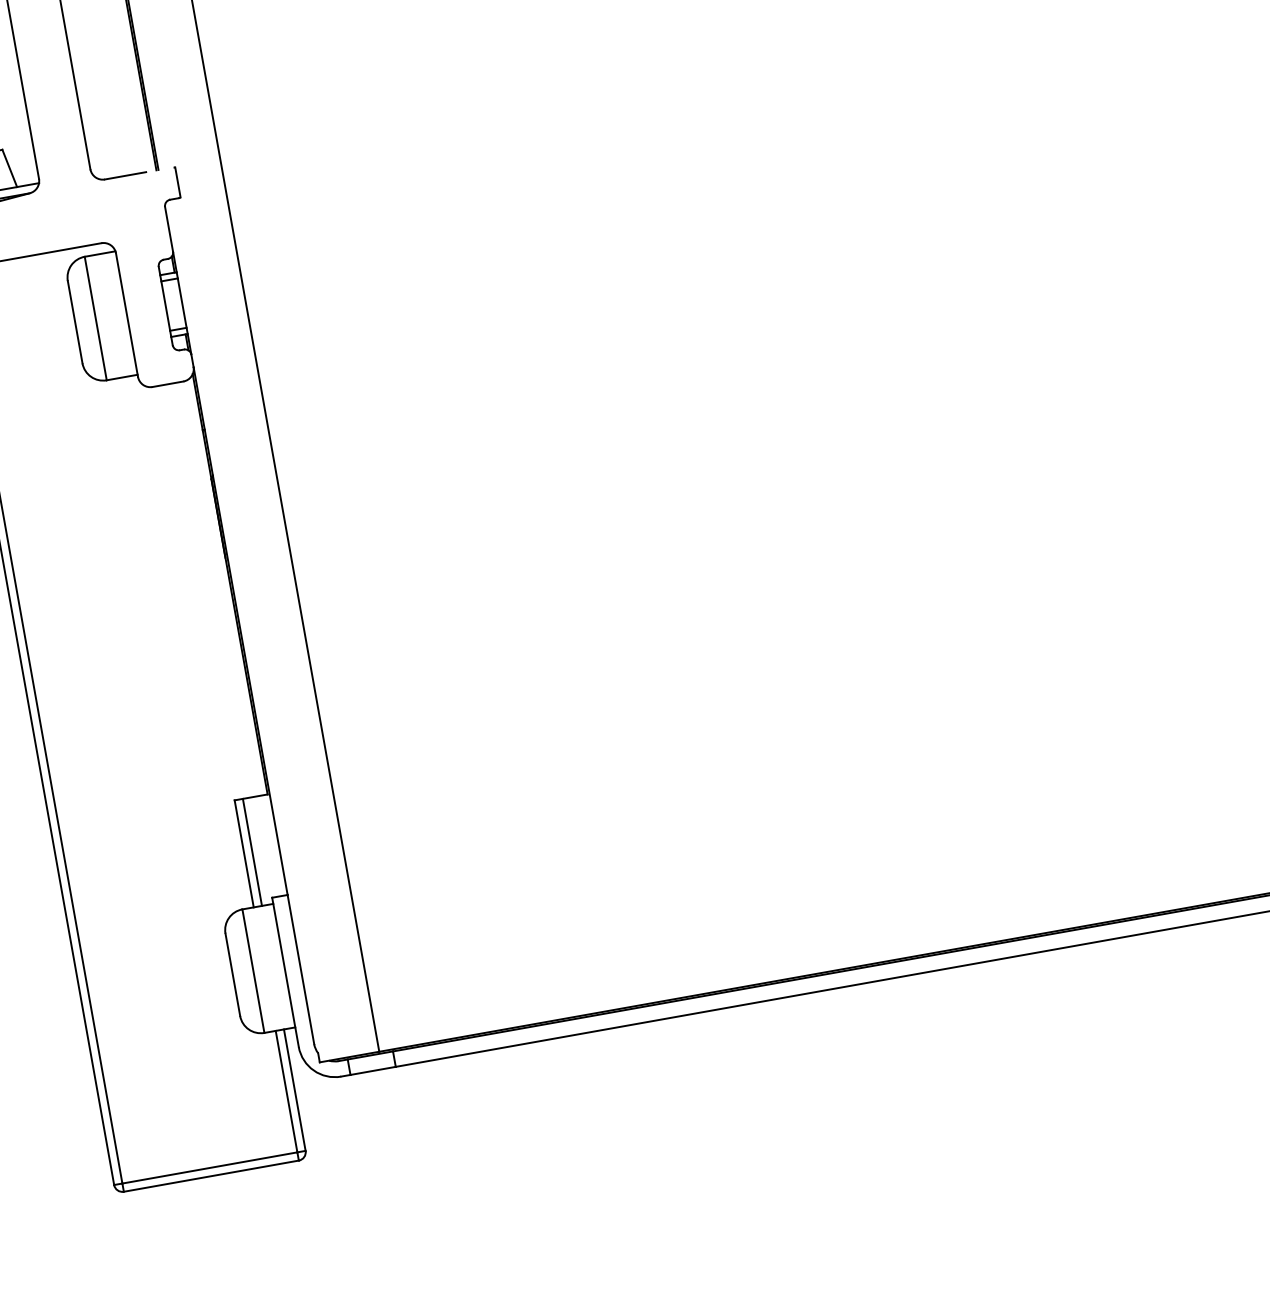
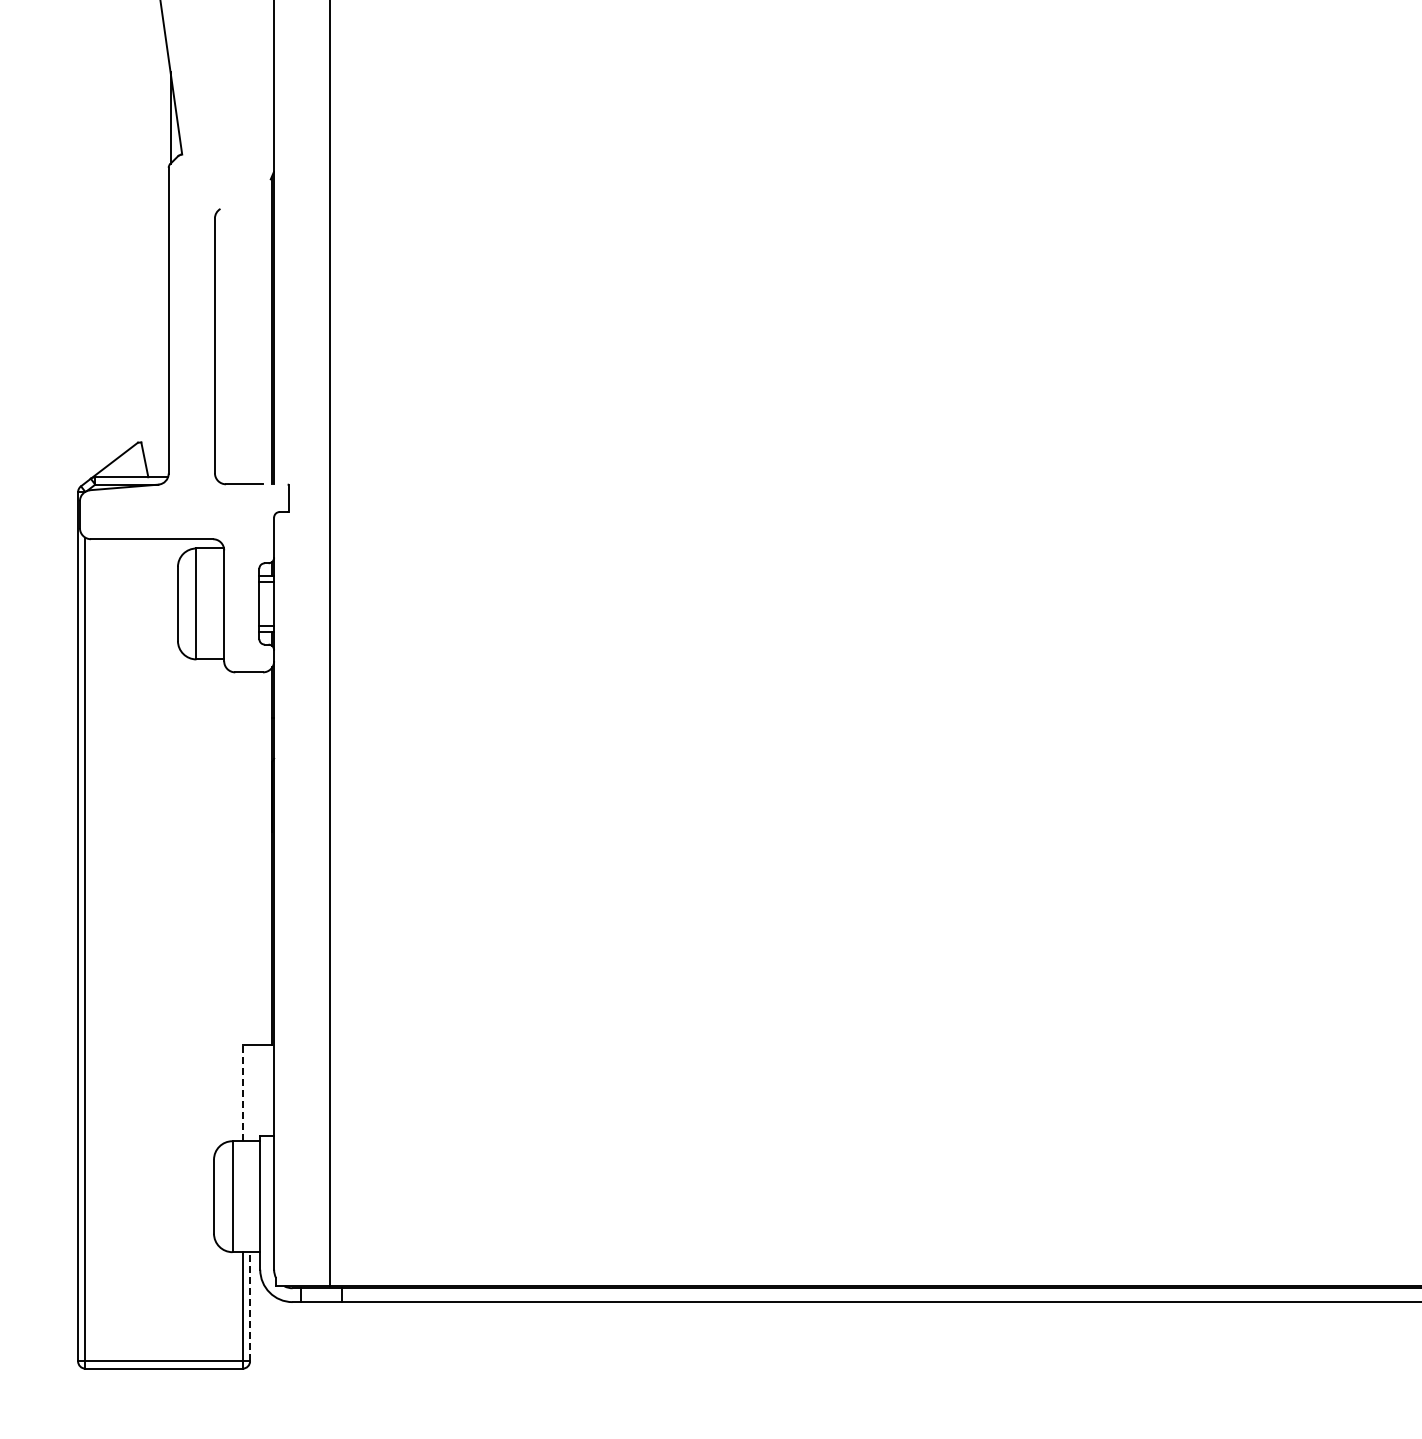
line: (252, 852) -> (250, 1093), removed
line: (243, 853) -> (242, 1092), solid -> dashed
line: (295, 1089) -> (250, 1306), solid -> dashed

